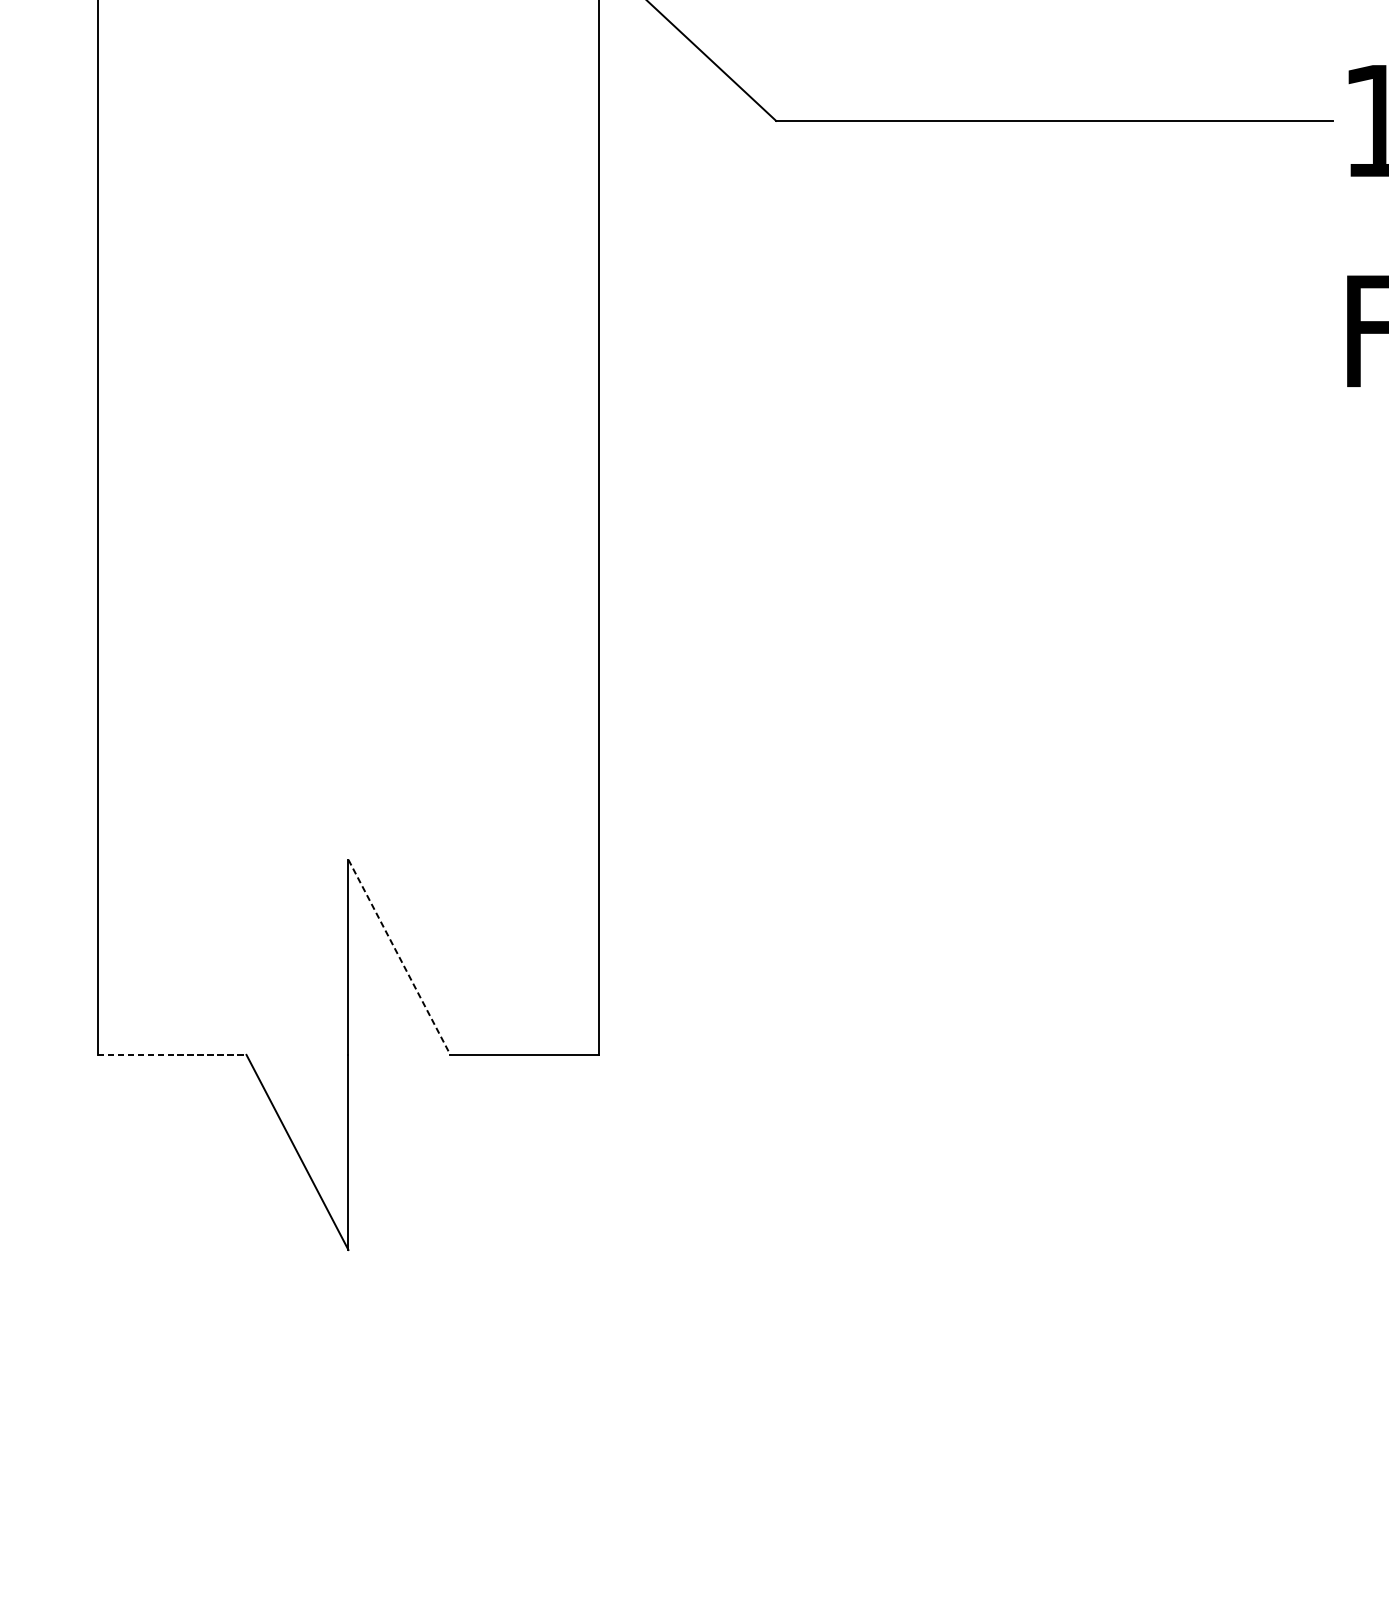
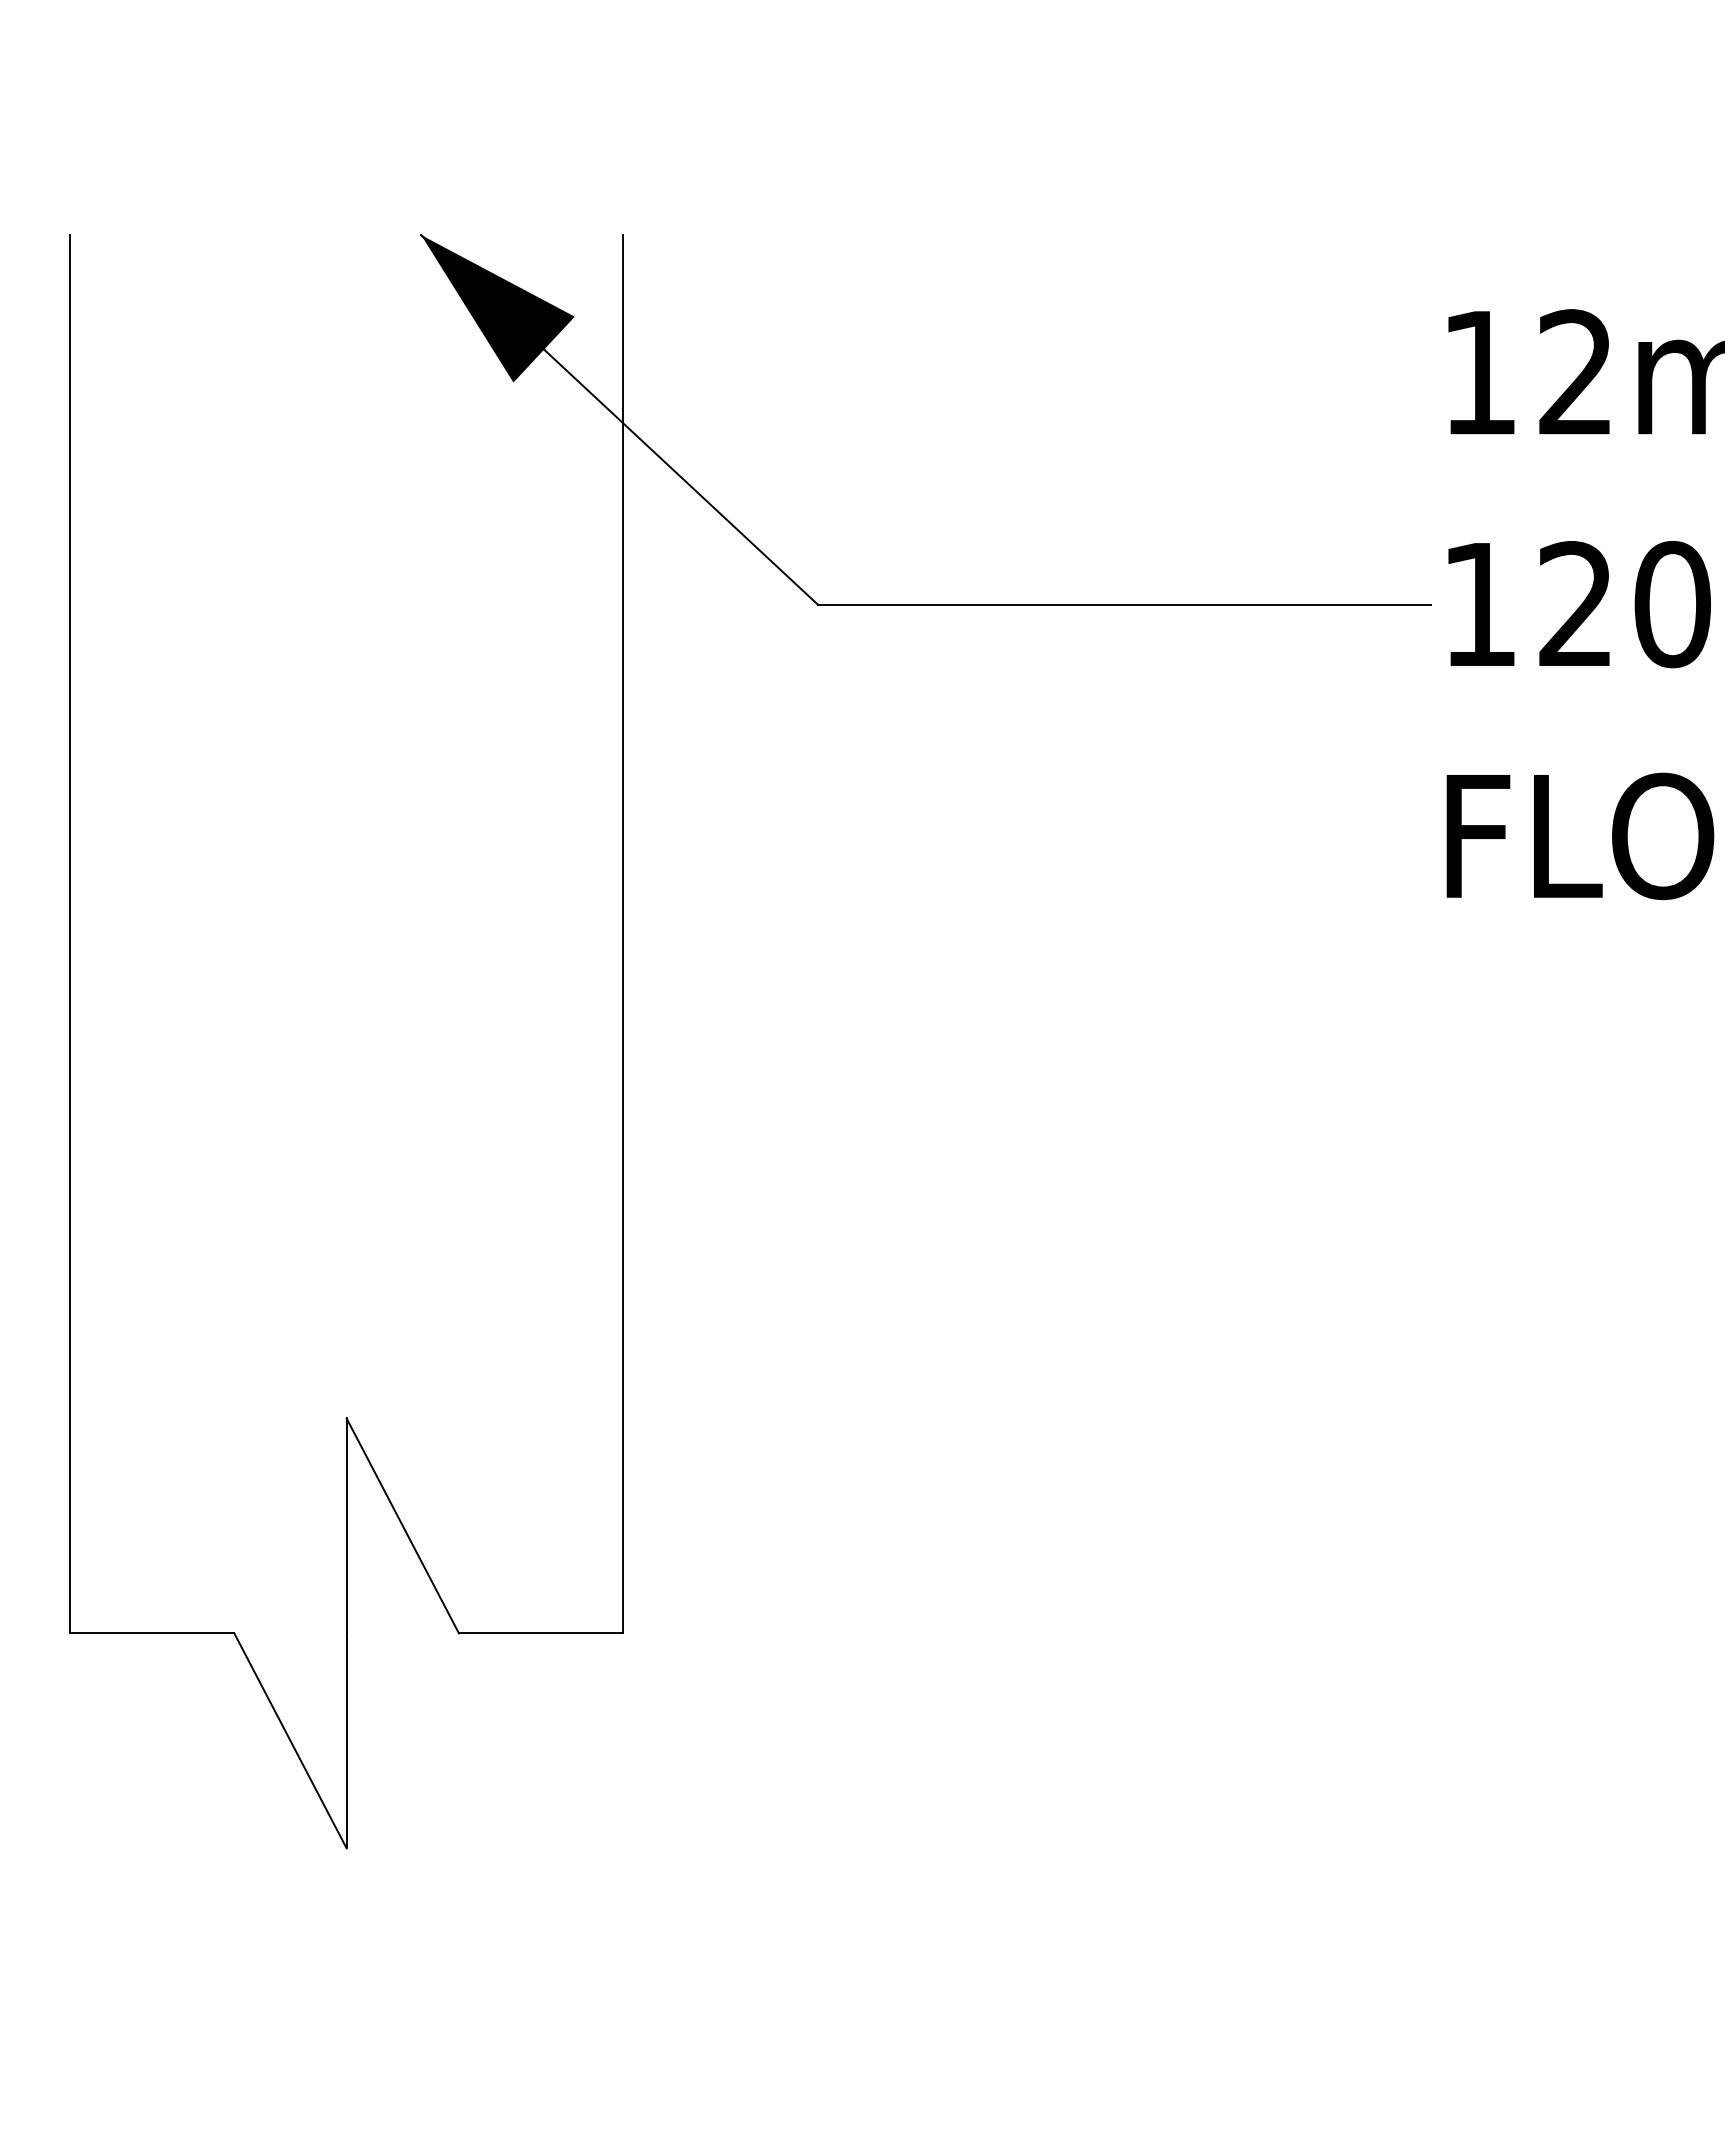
line: (400, 957) -> (403, 1526), dashed -> solid
line: (172, 1055) -> (152, 1633), dashed -> solid

